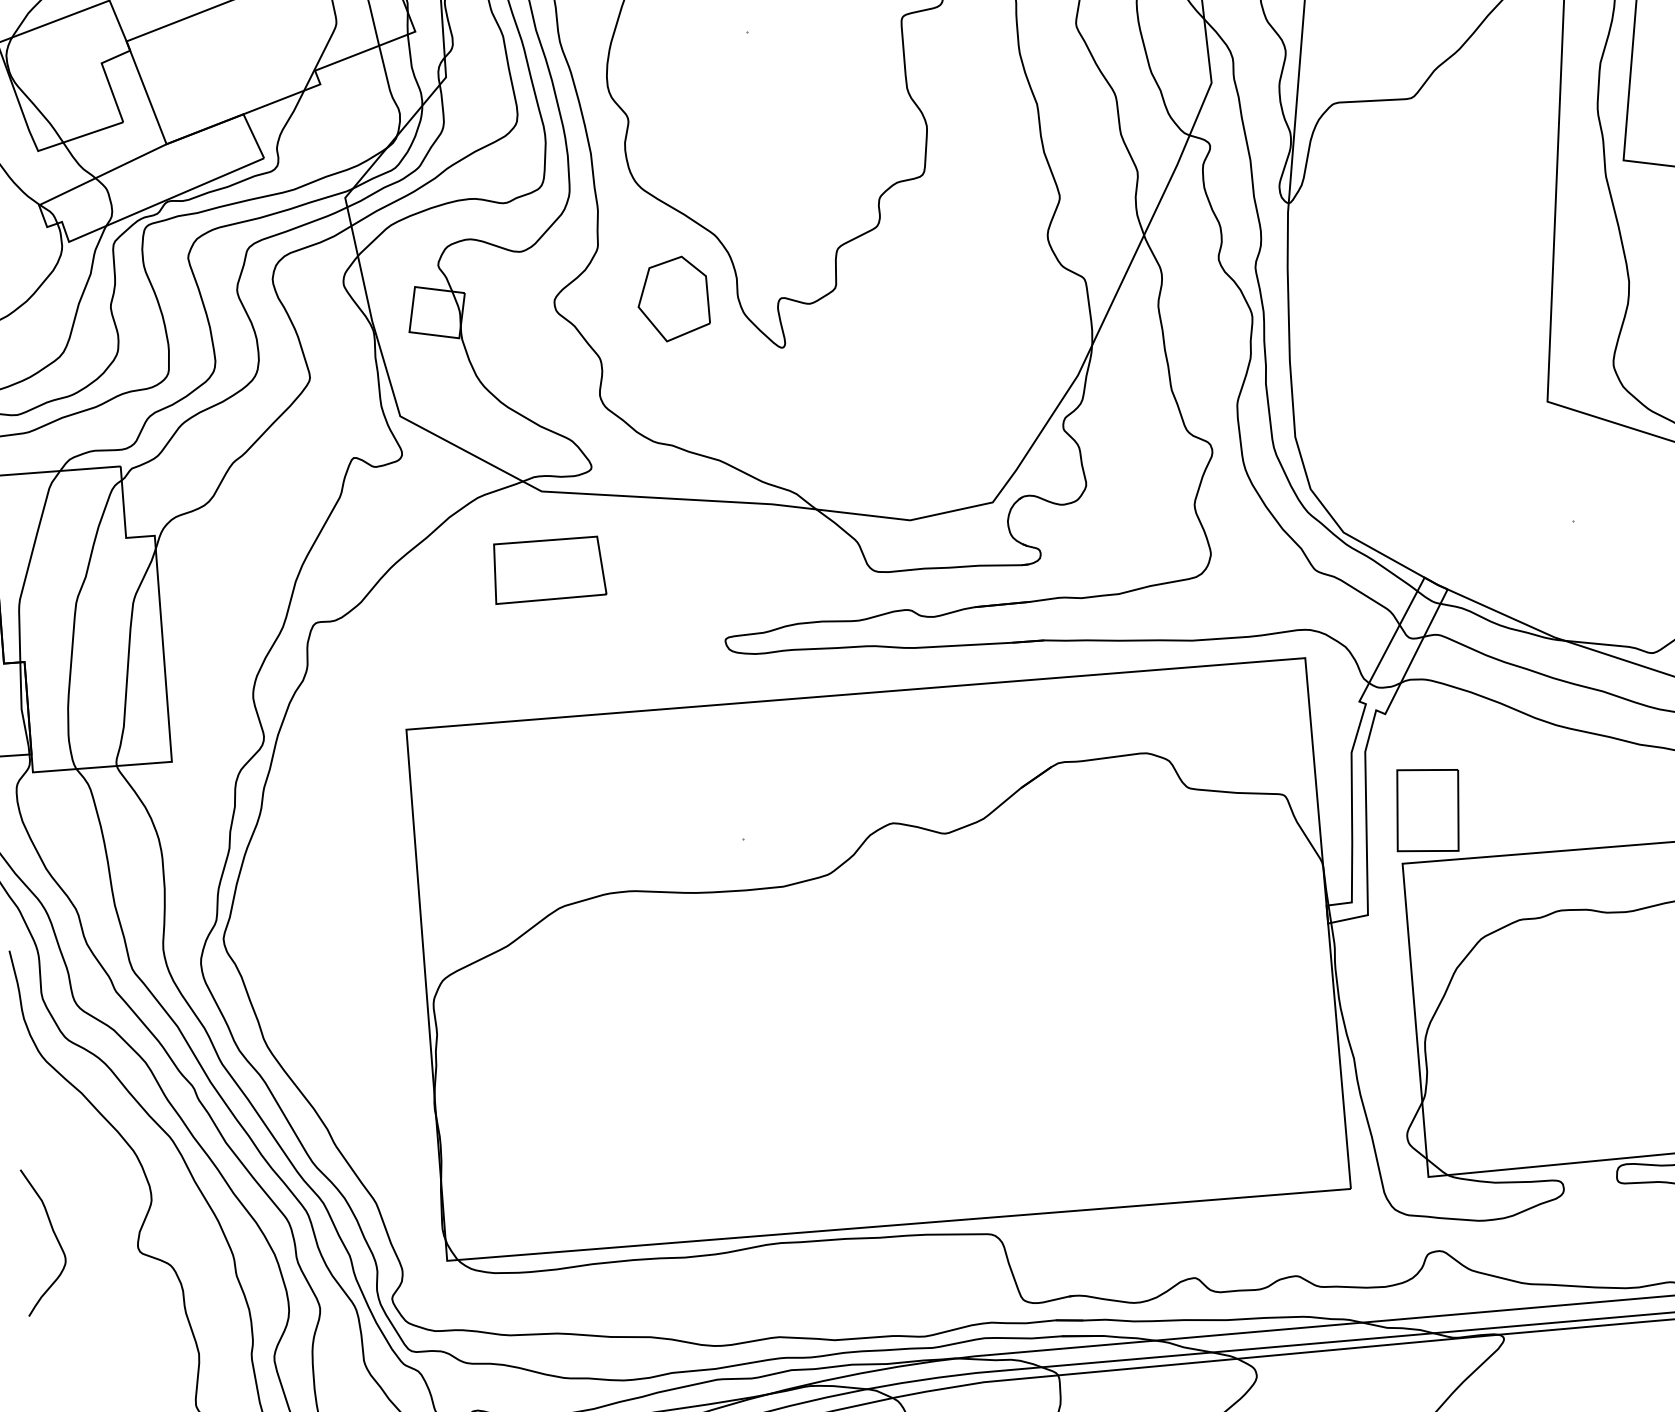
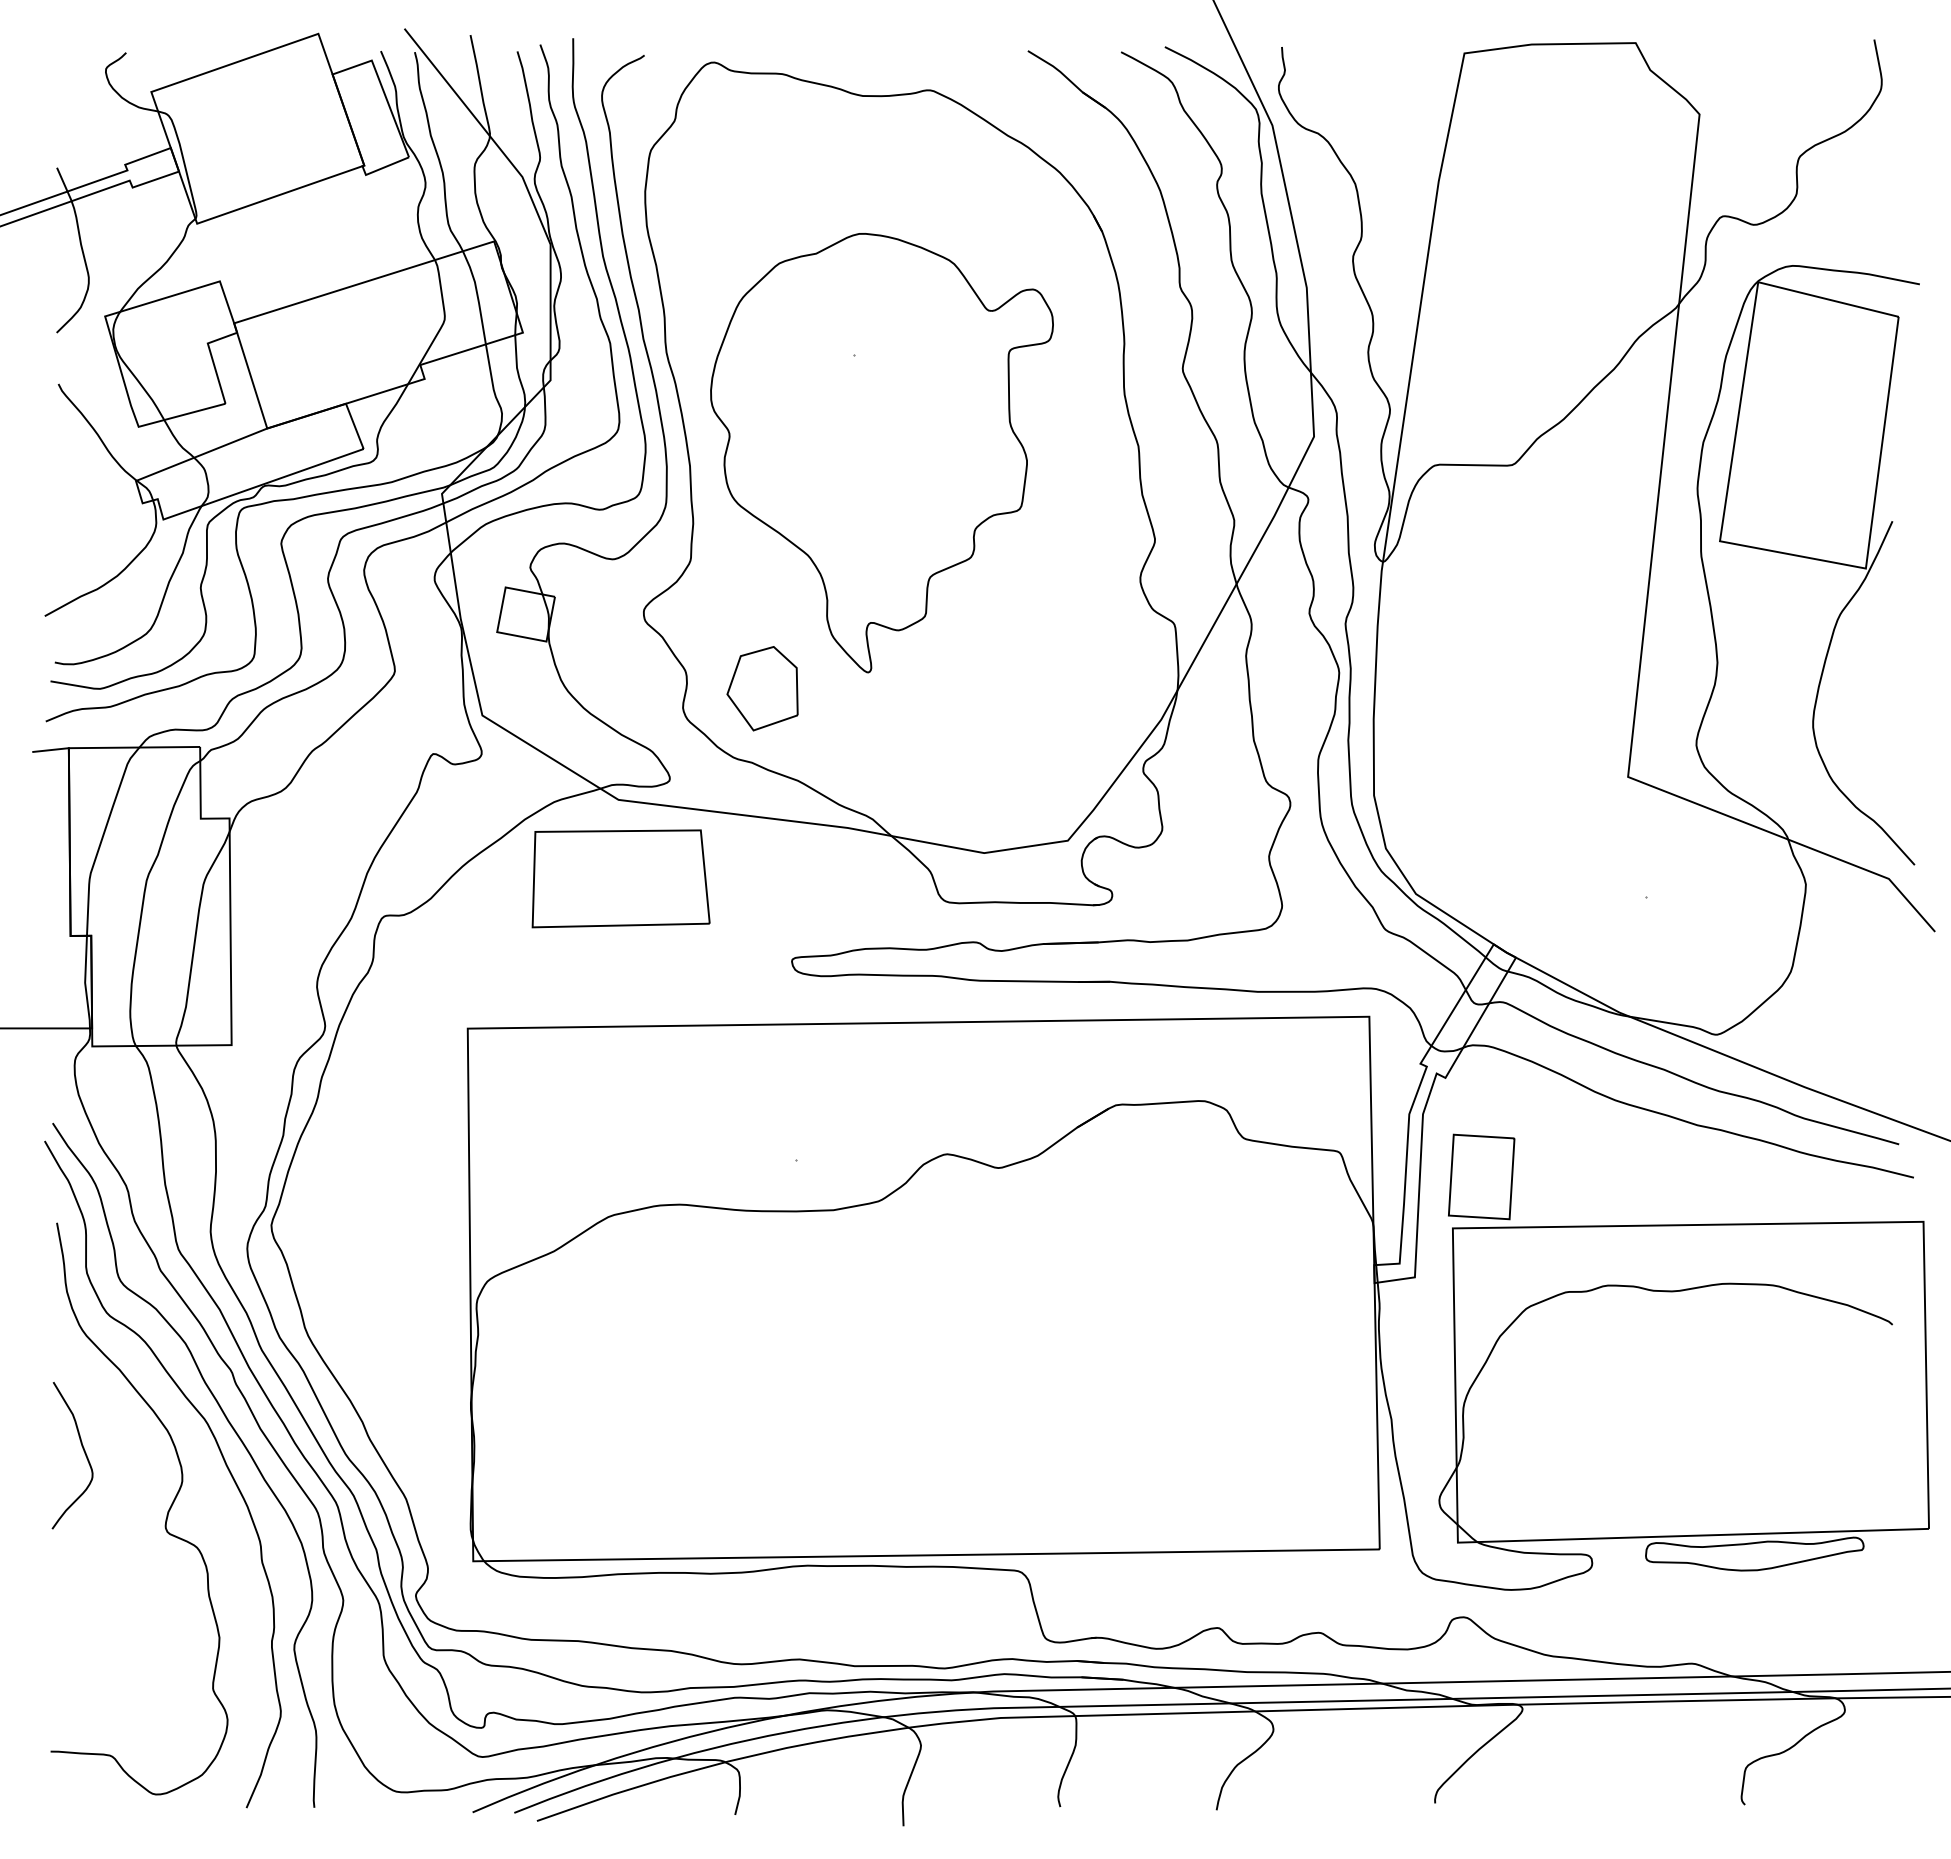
part: (673, 298) -> (762, 688), moved
part: (548, 569) -> (620, 878), size x1.6
curve: (55, 1236) -> (83, 1451), moved

